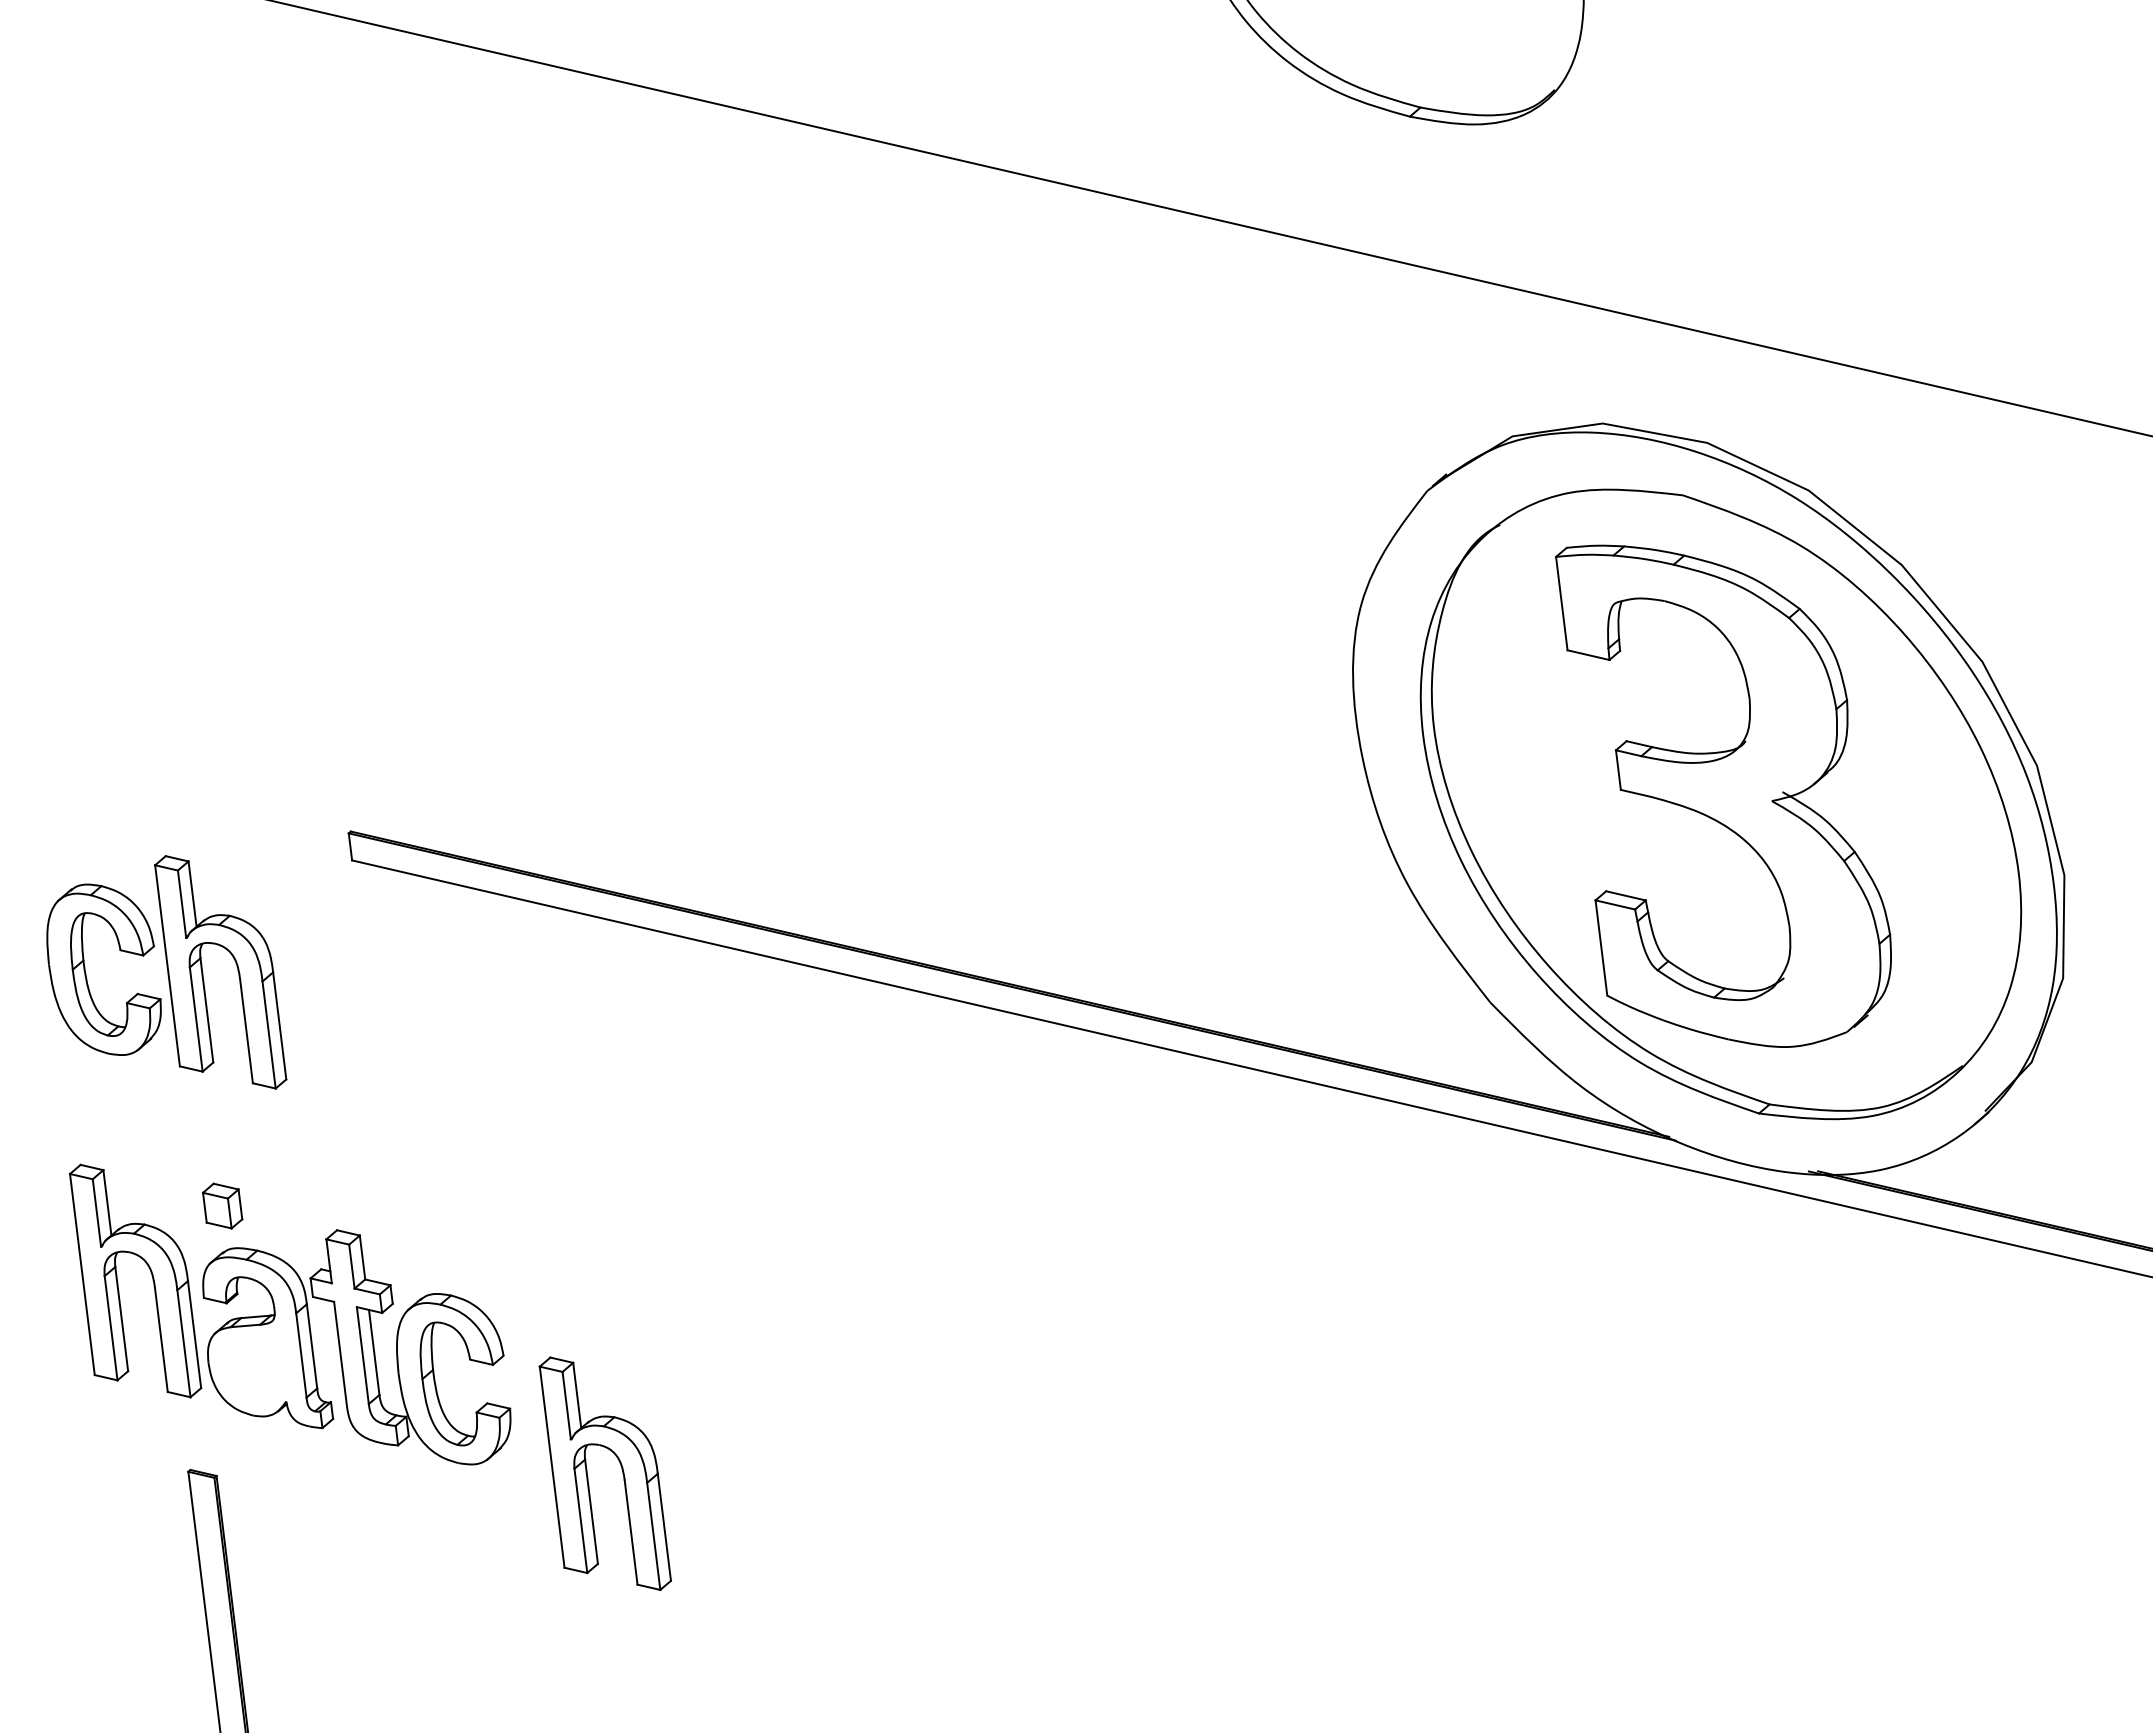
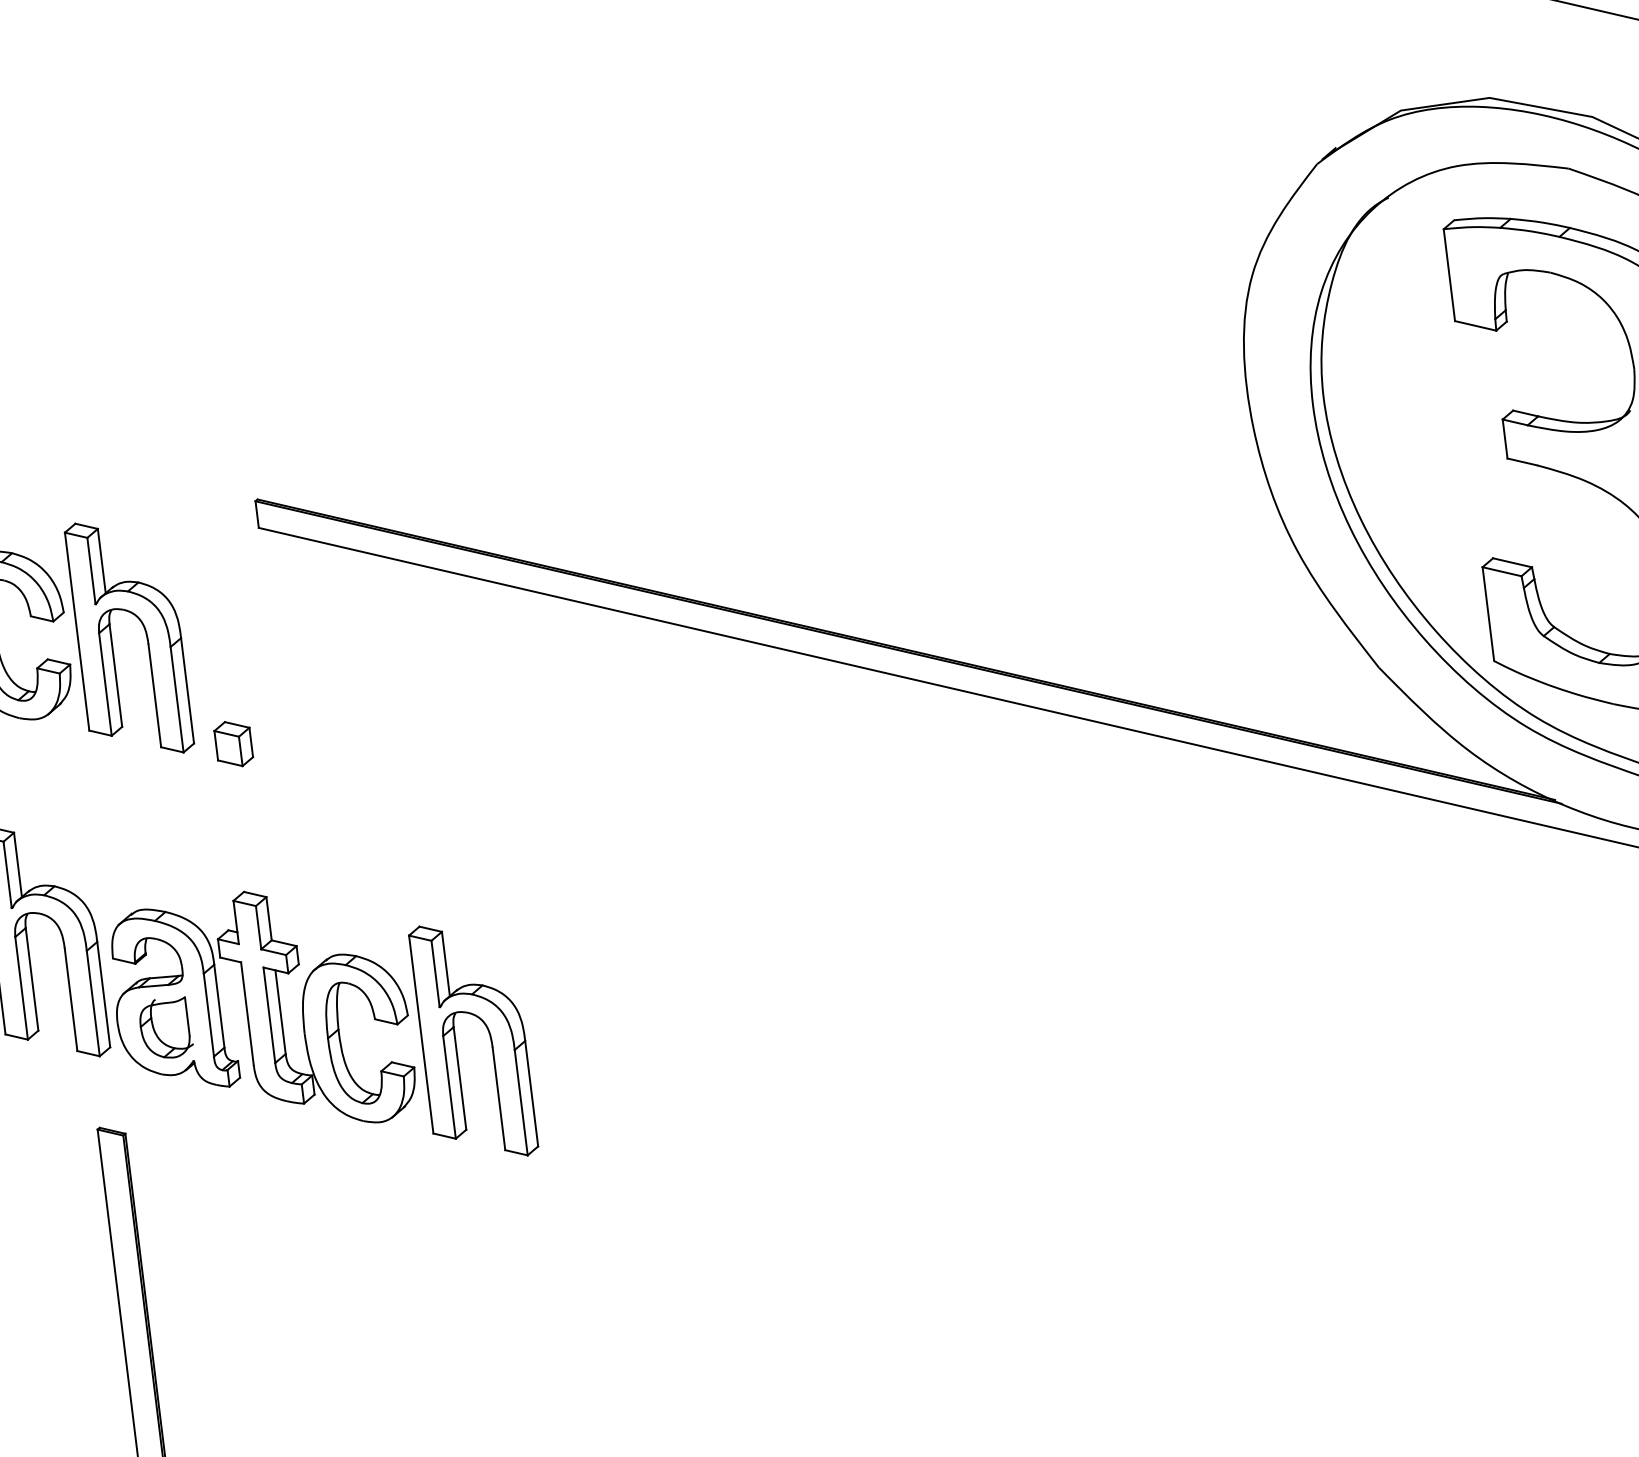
part: (222, 1205) -> (233, 743), moved
part: (258, 1367) -> (166, 1026), added
part: (588, 1476) -> (457, 1043), moved

